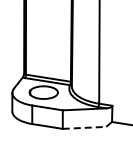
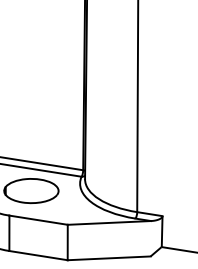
line: (84, 127) -> (109, 257), dashed -> solid

